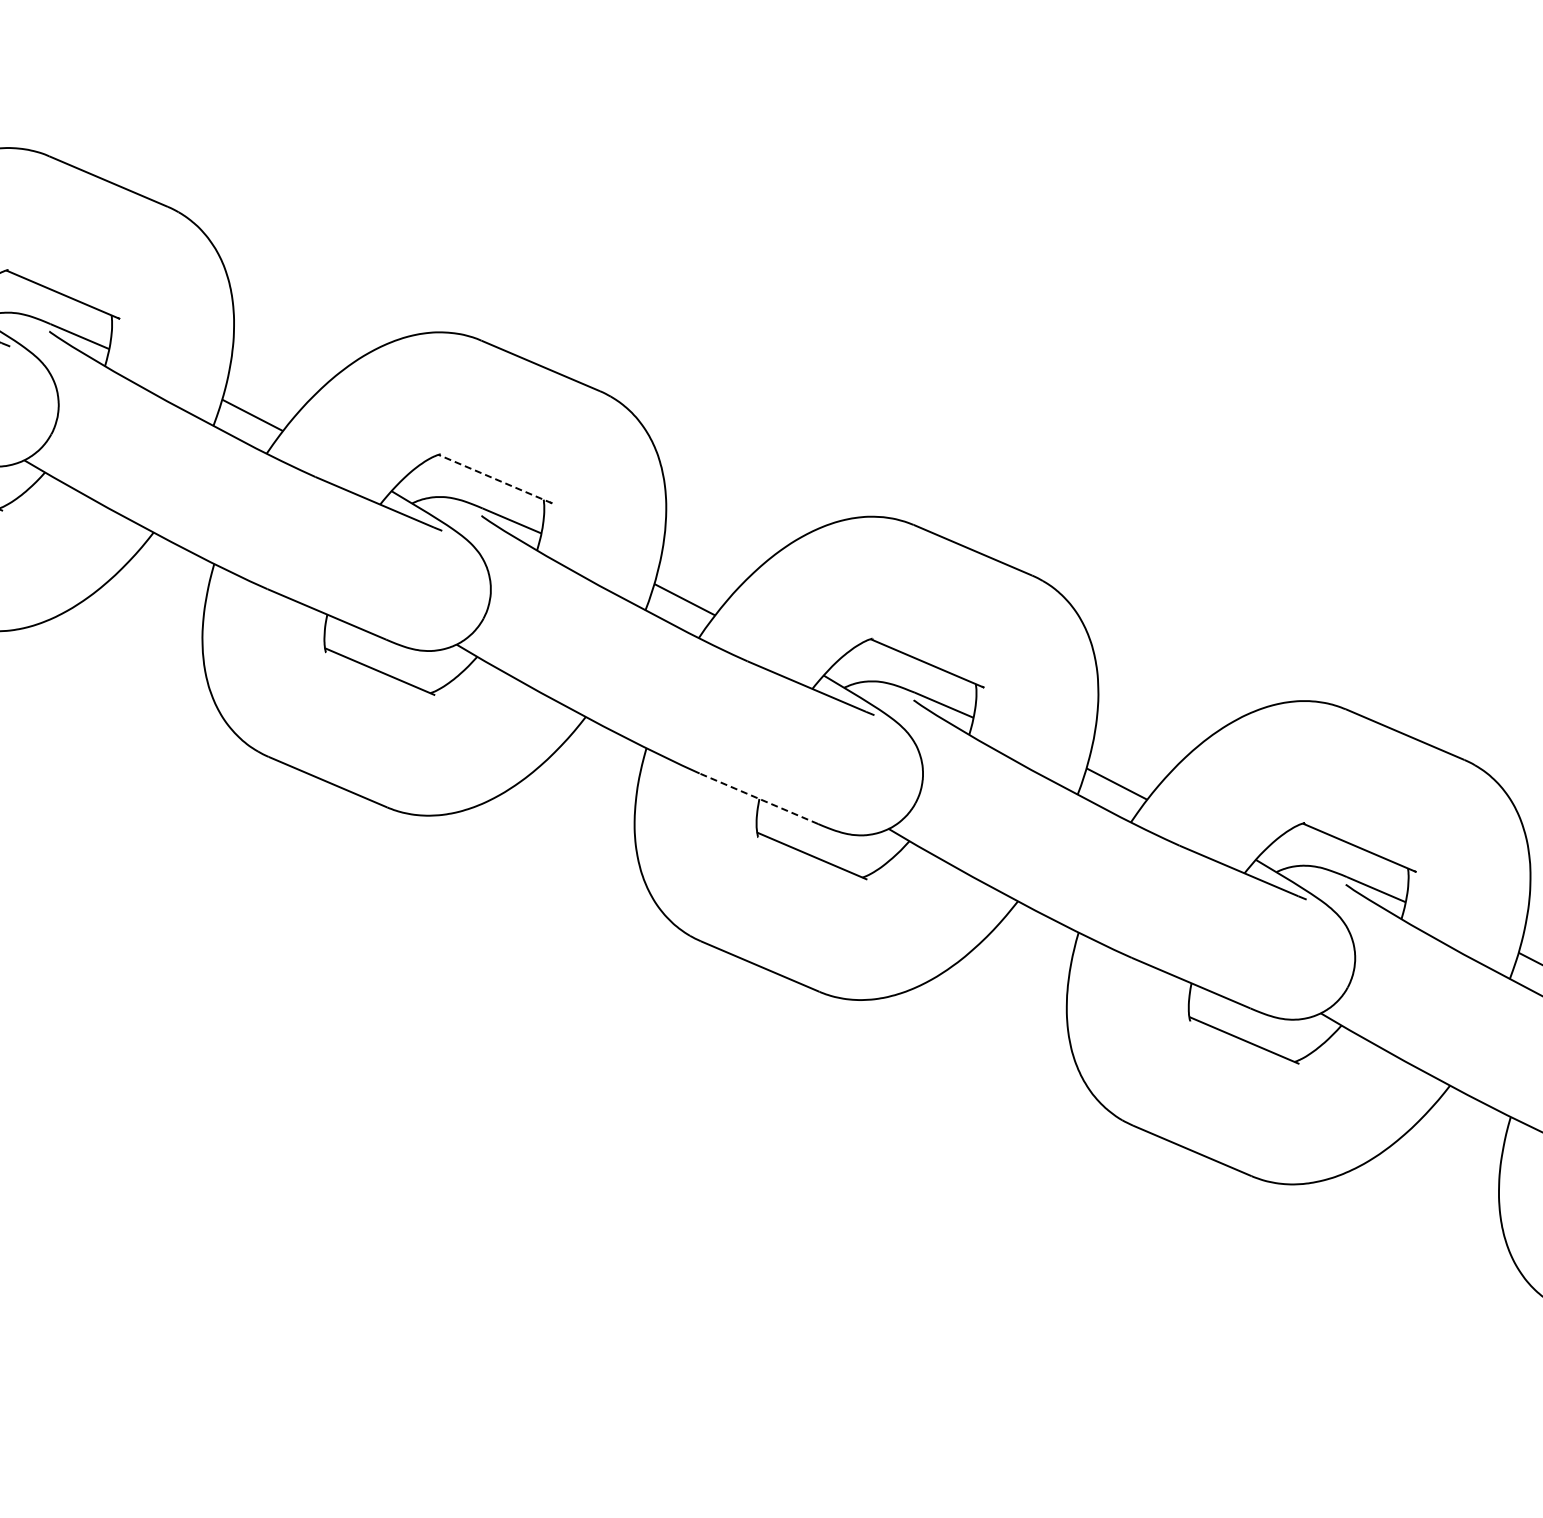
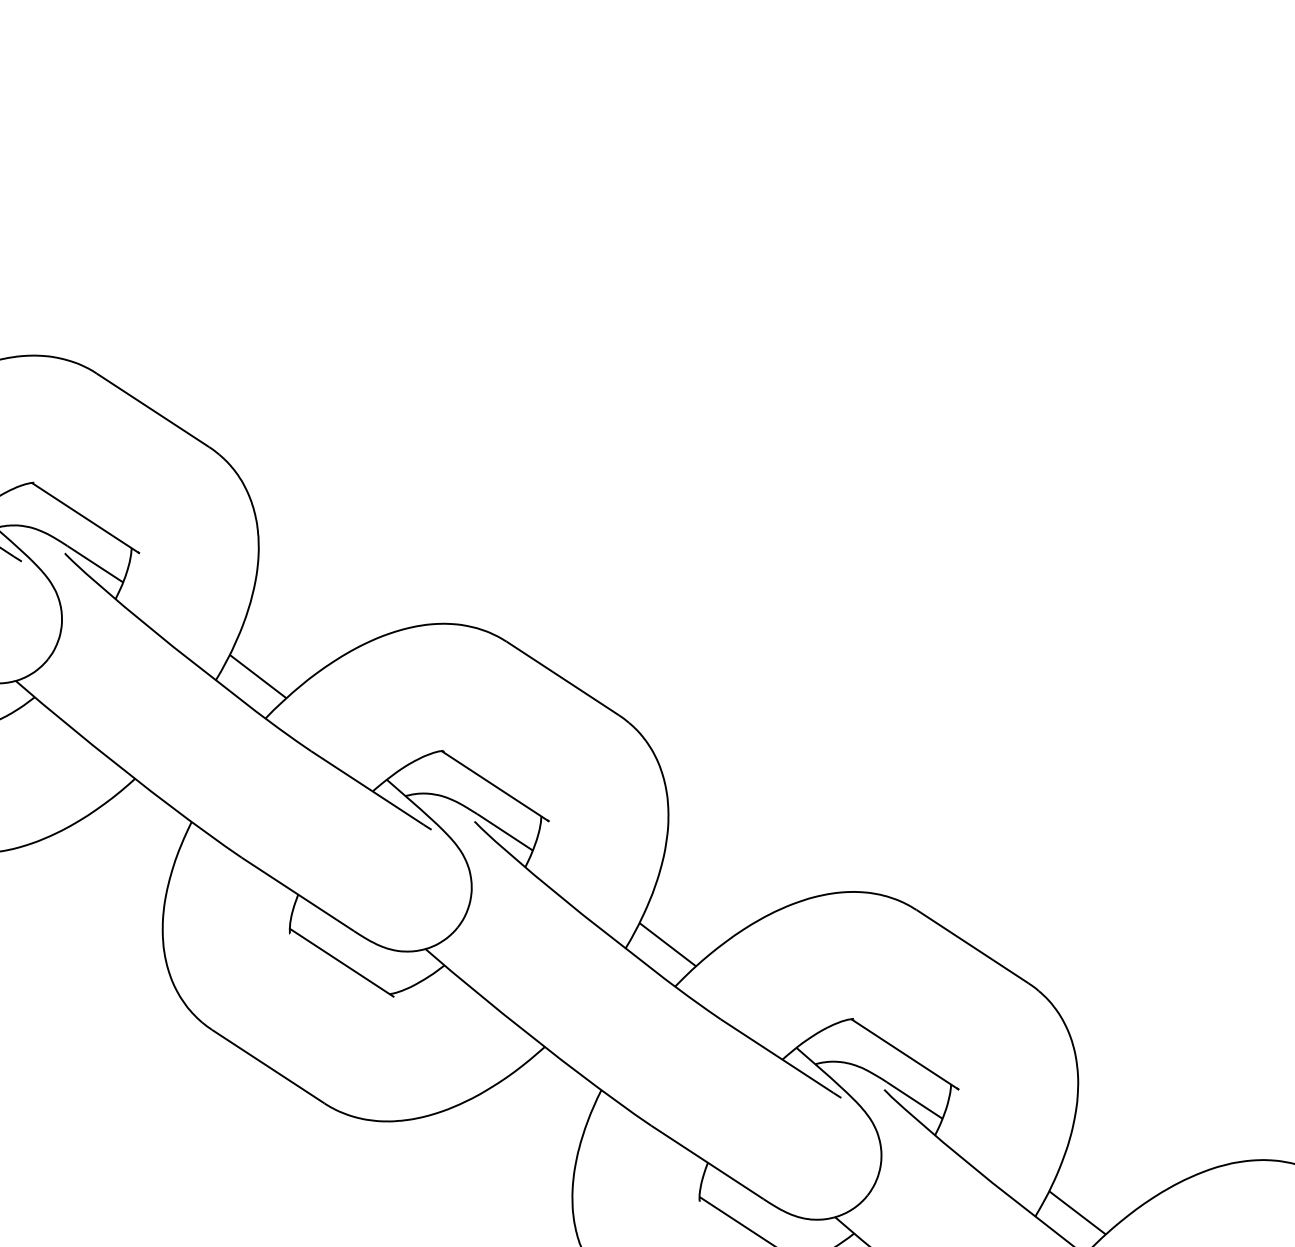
line: (495, 479) -> (85, 518), dashed -> solid
line: (758, 798) -> (297, 894), dashed -> solid

